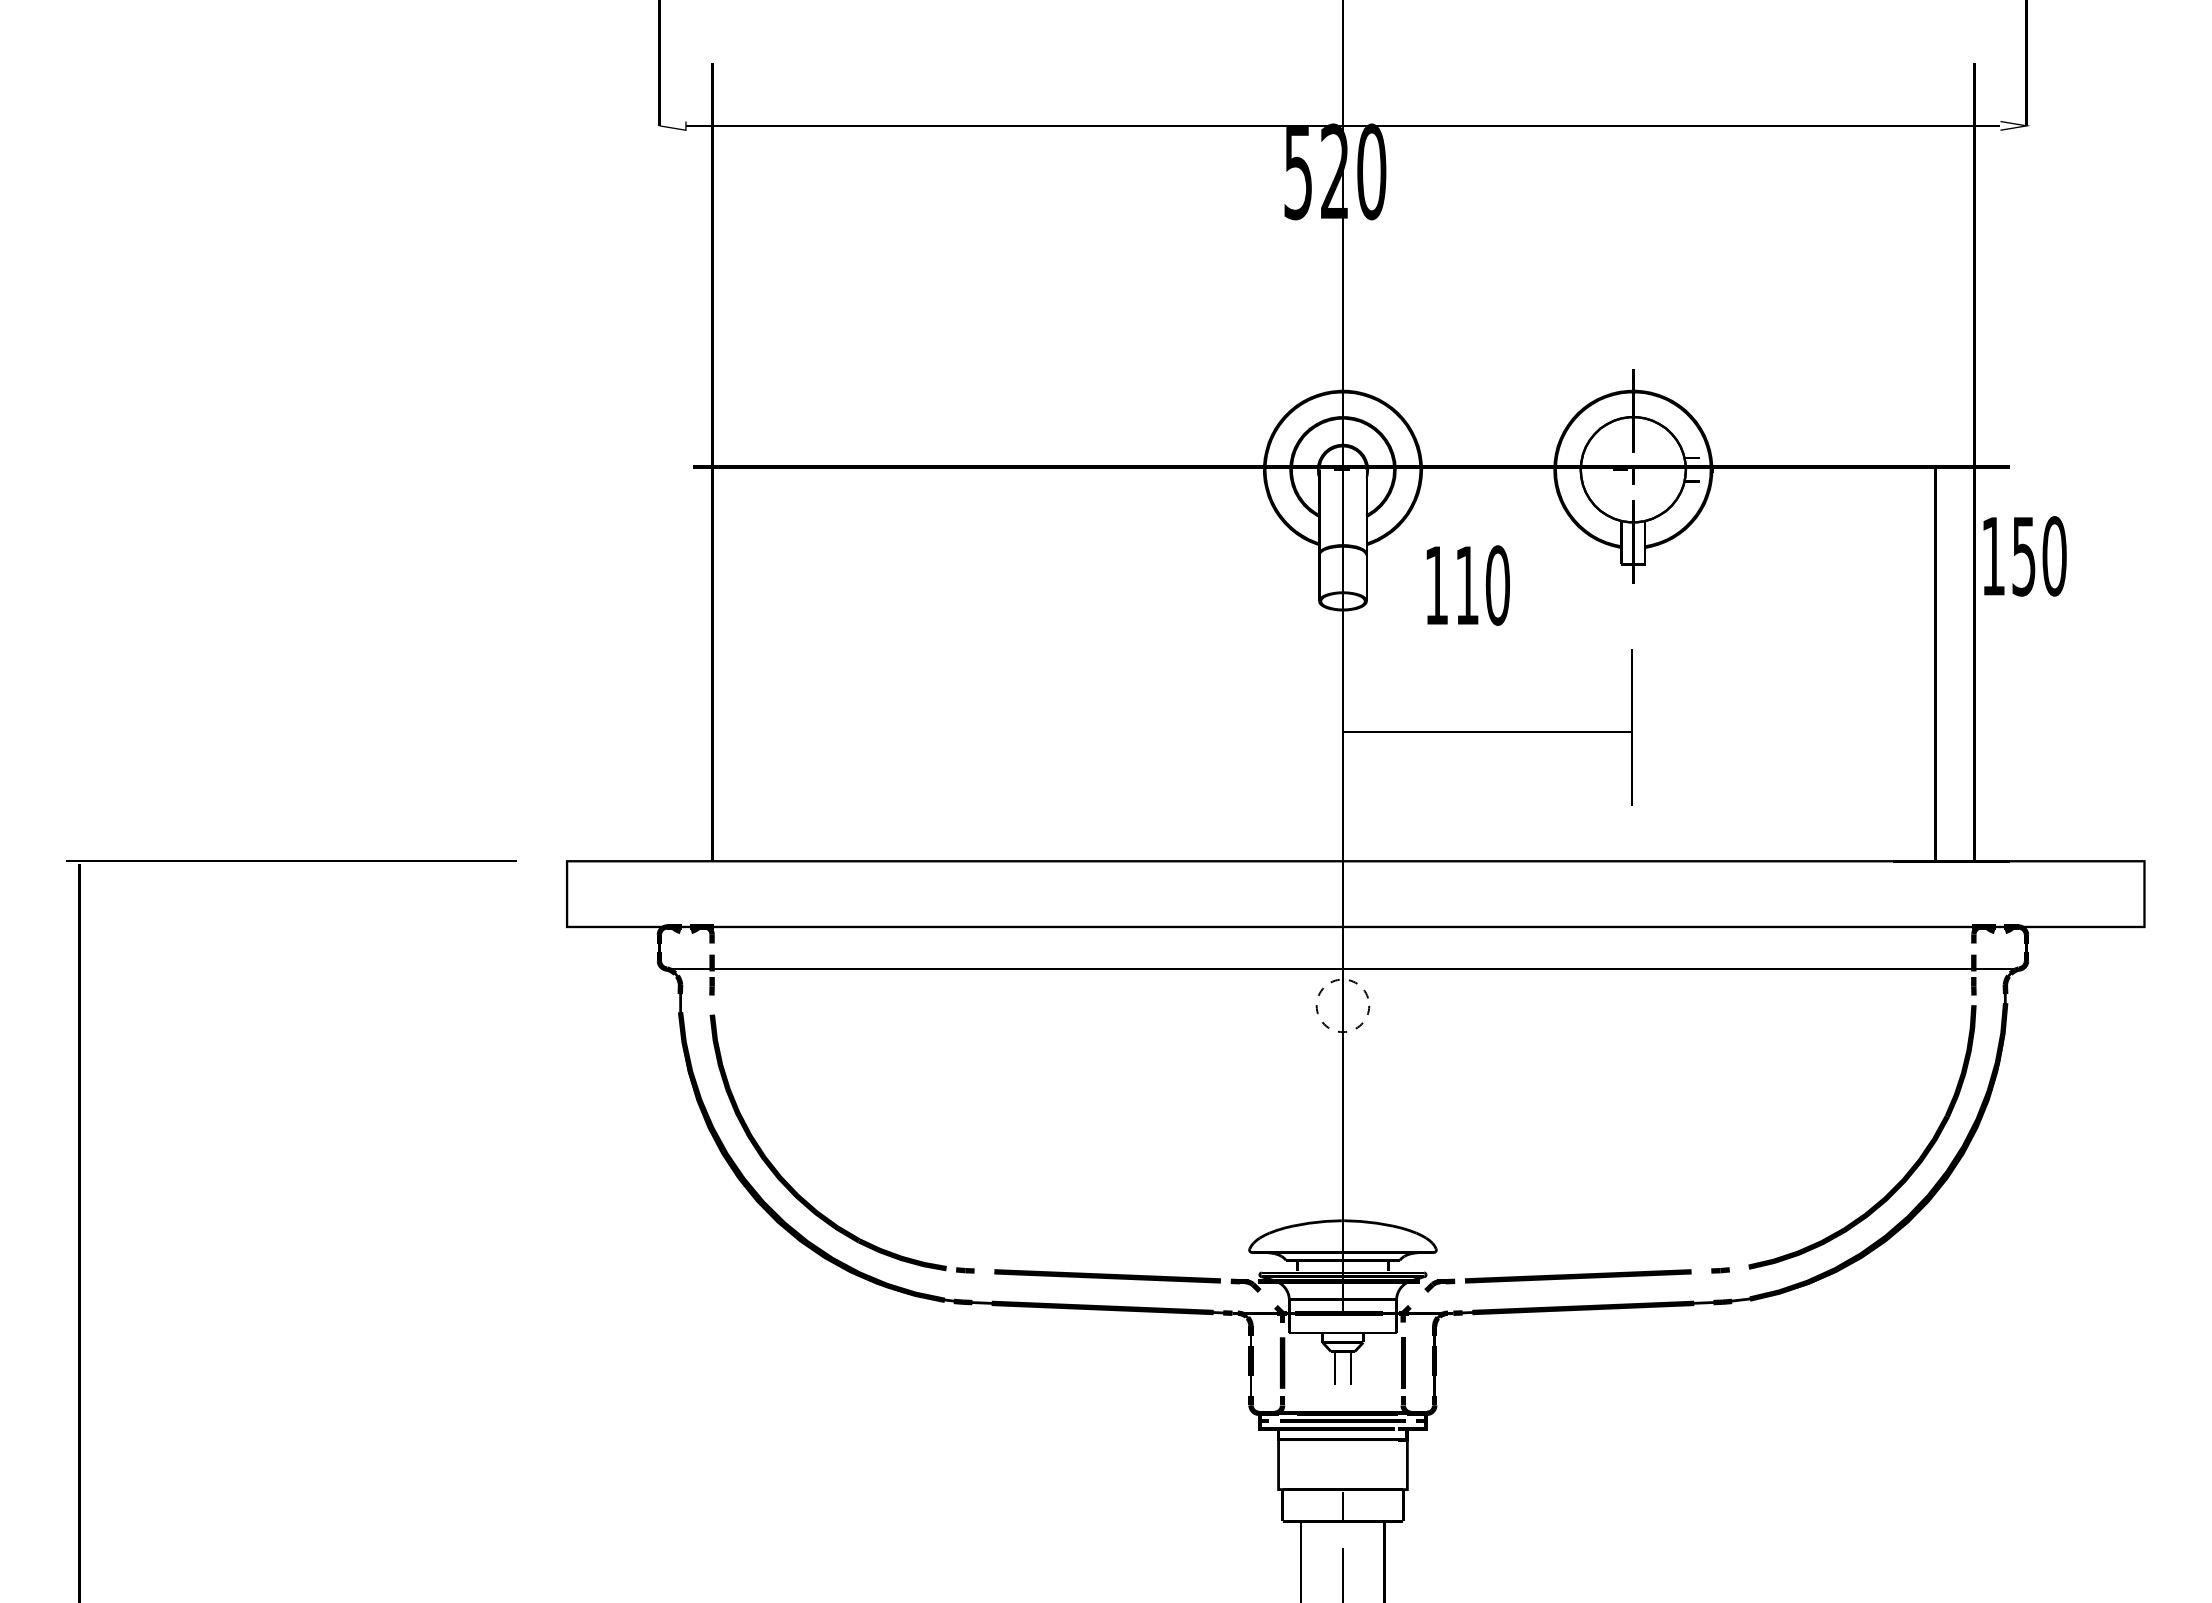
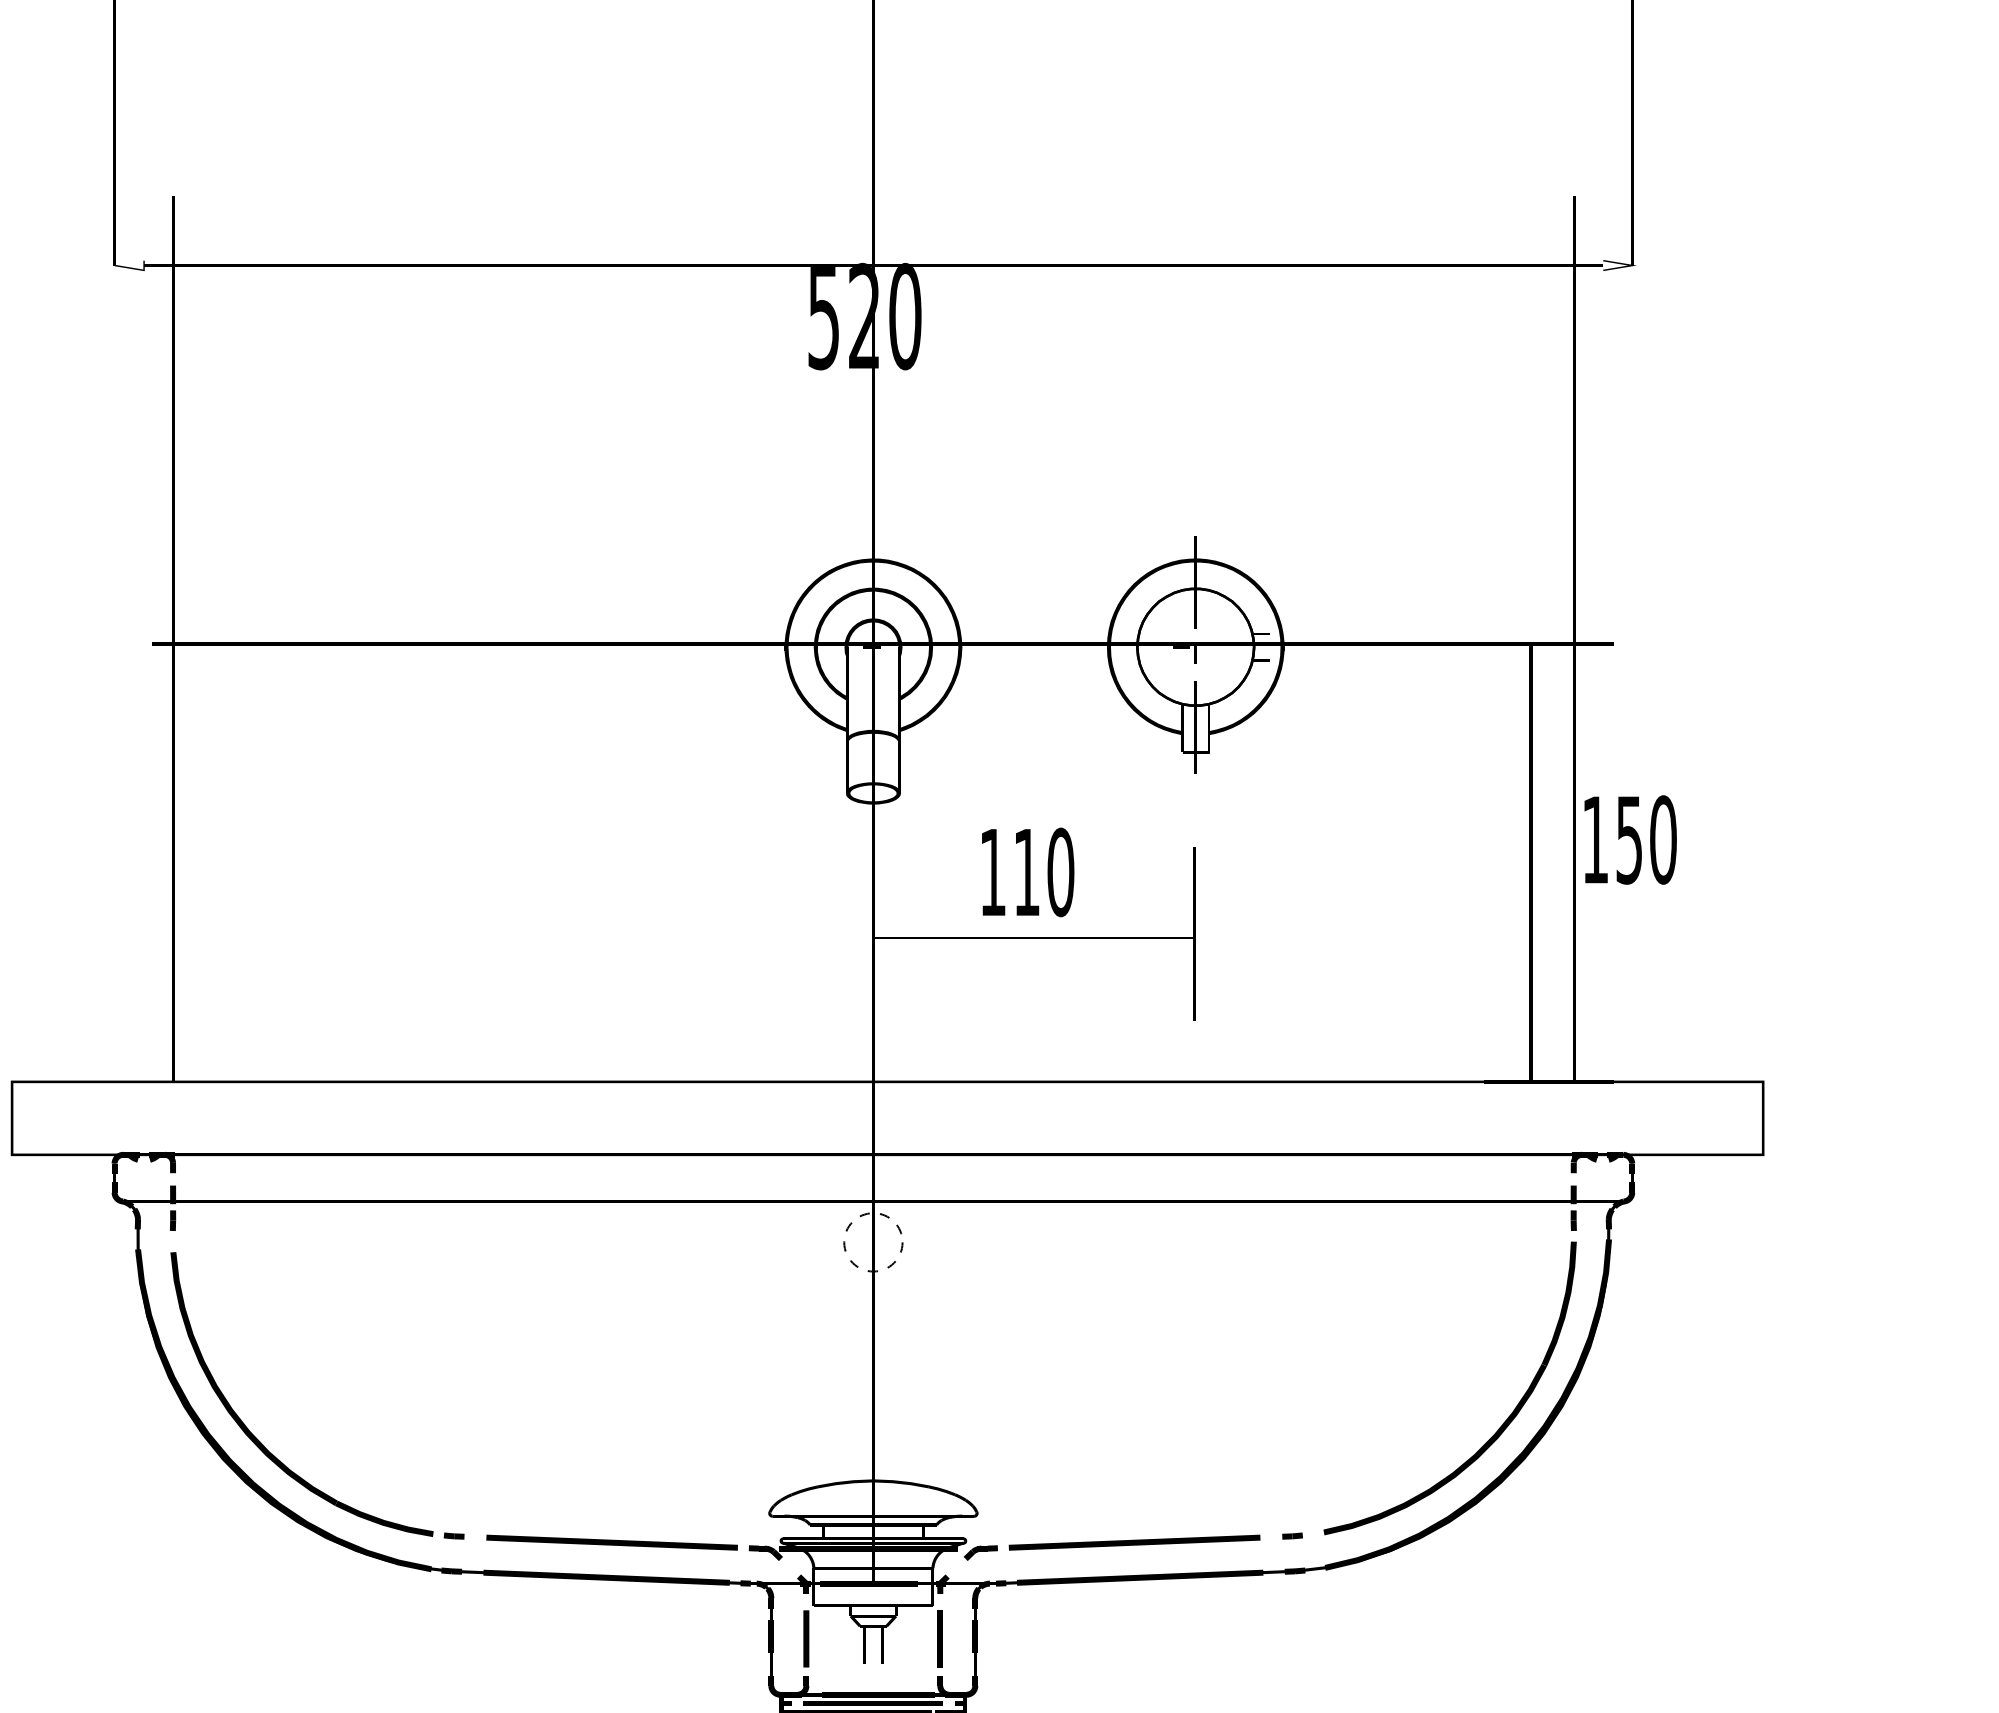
text: (2024, 556) -> (1629, 840), moved
text: (1467, 585) -> (1027, 872), moved

